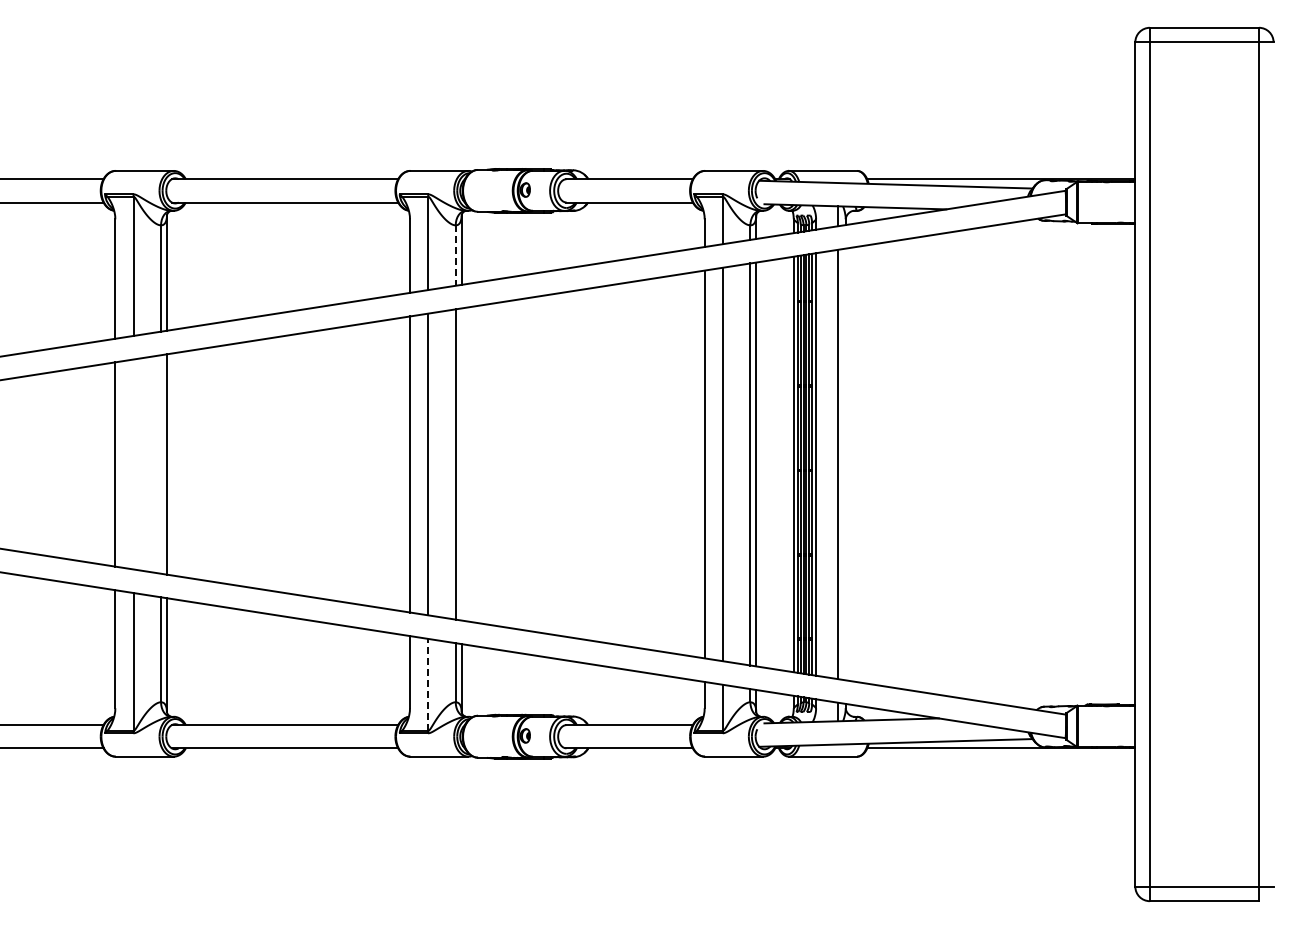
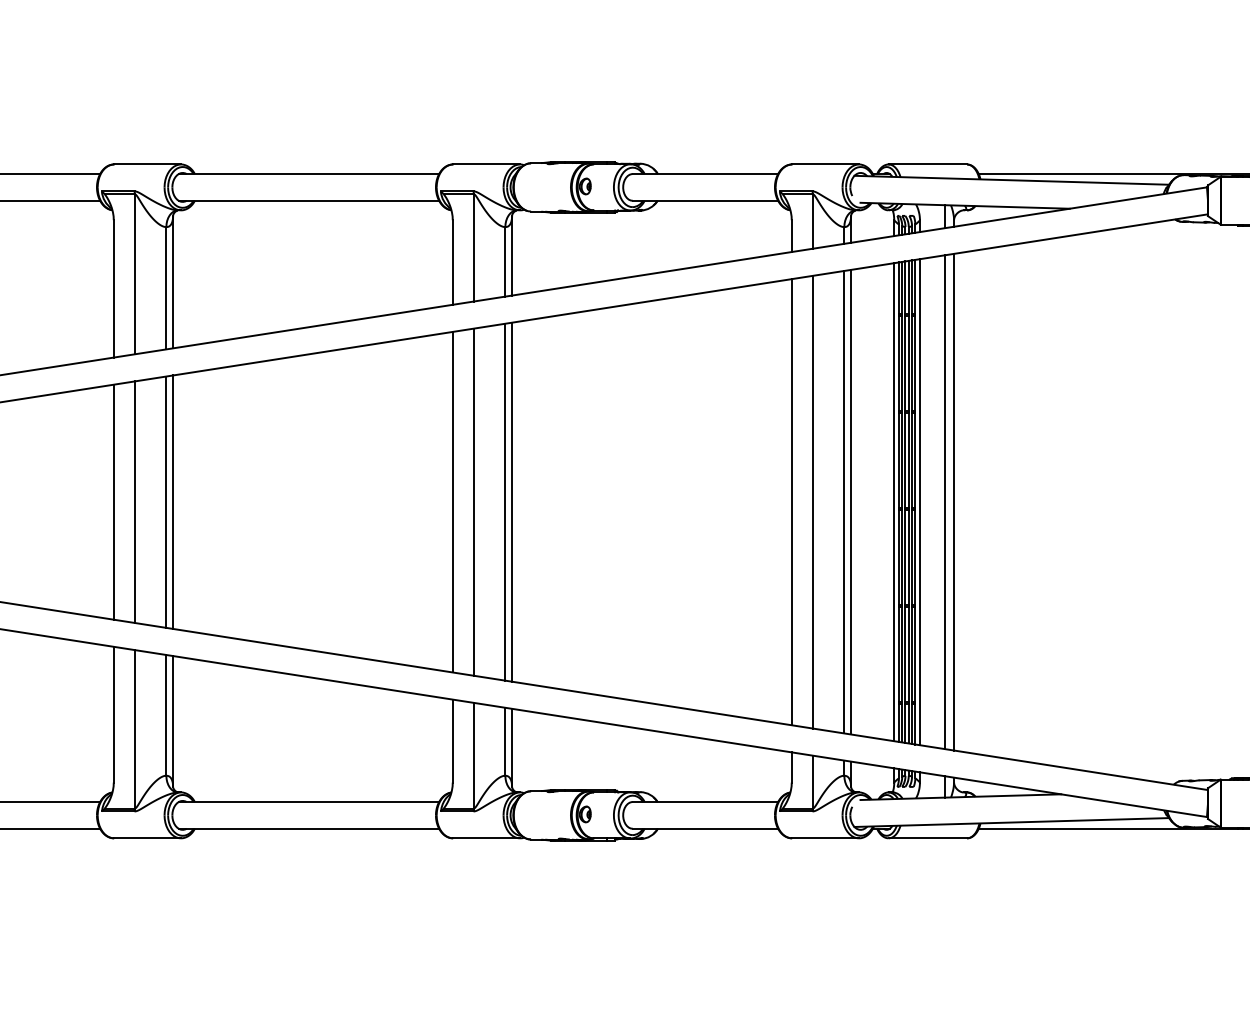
line: (455, 256) -> (505, 262), dashed -> solid
line: (133, 464) -> (134, 502), added
line: (161, 464) -> (166, 502), added
line: (461, 464) -> (511, 502), added
line: (845, 464) -> (953, 502), added
line: (428, 684) -> (474, 755), dashed -> solid

